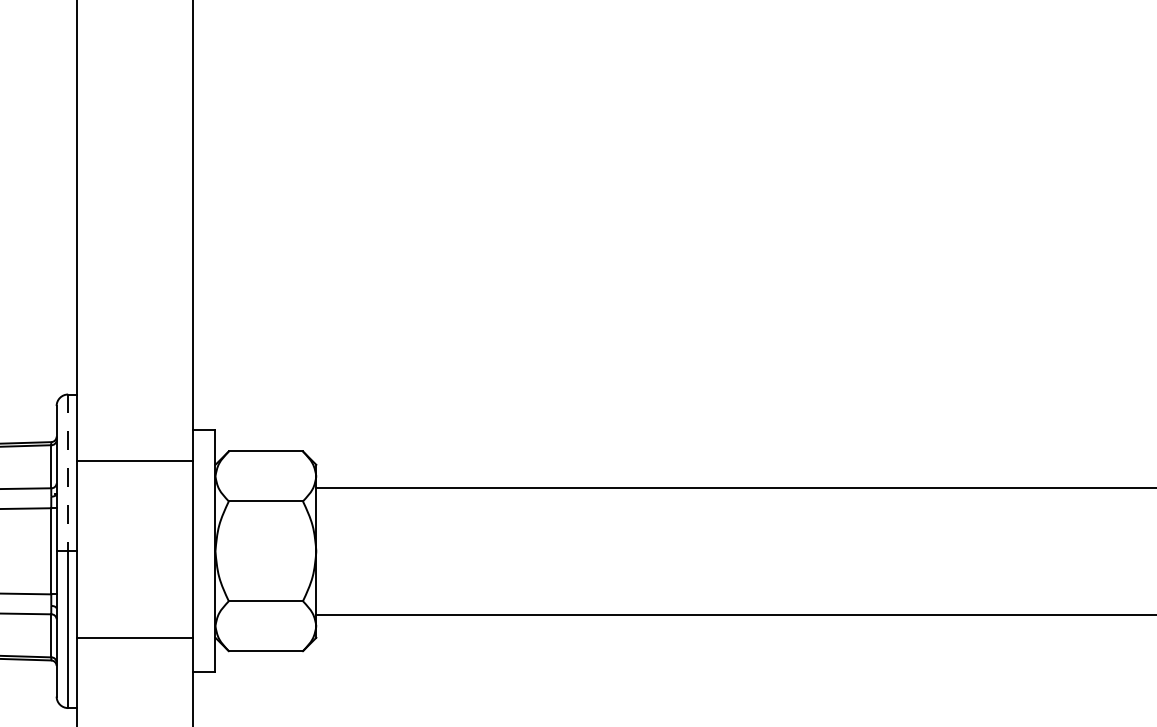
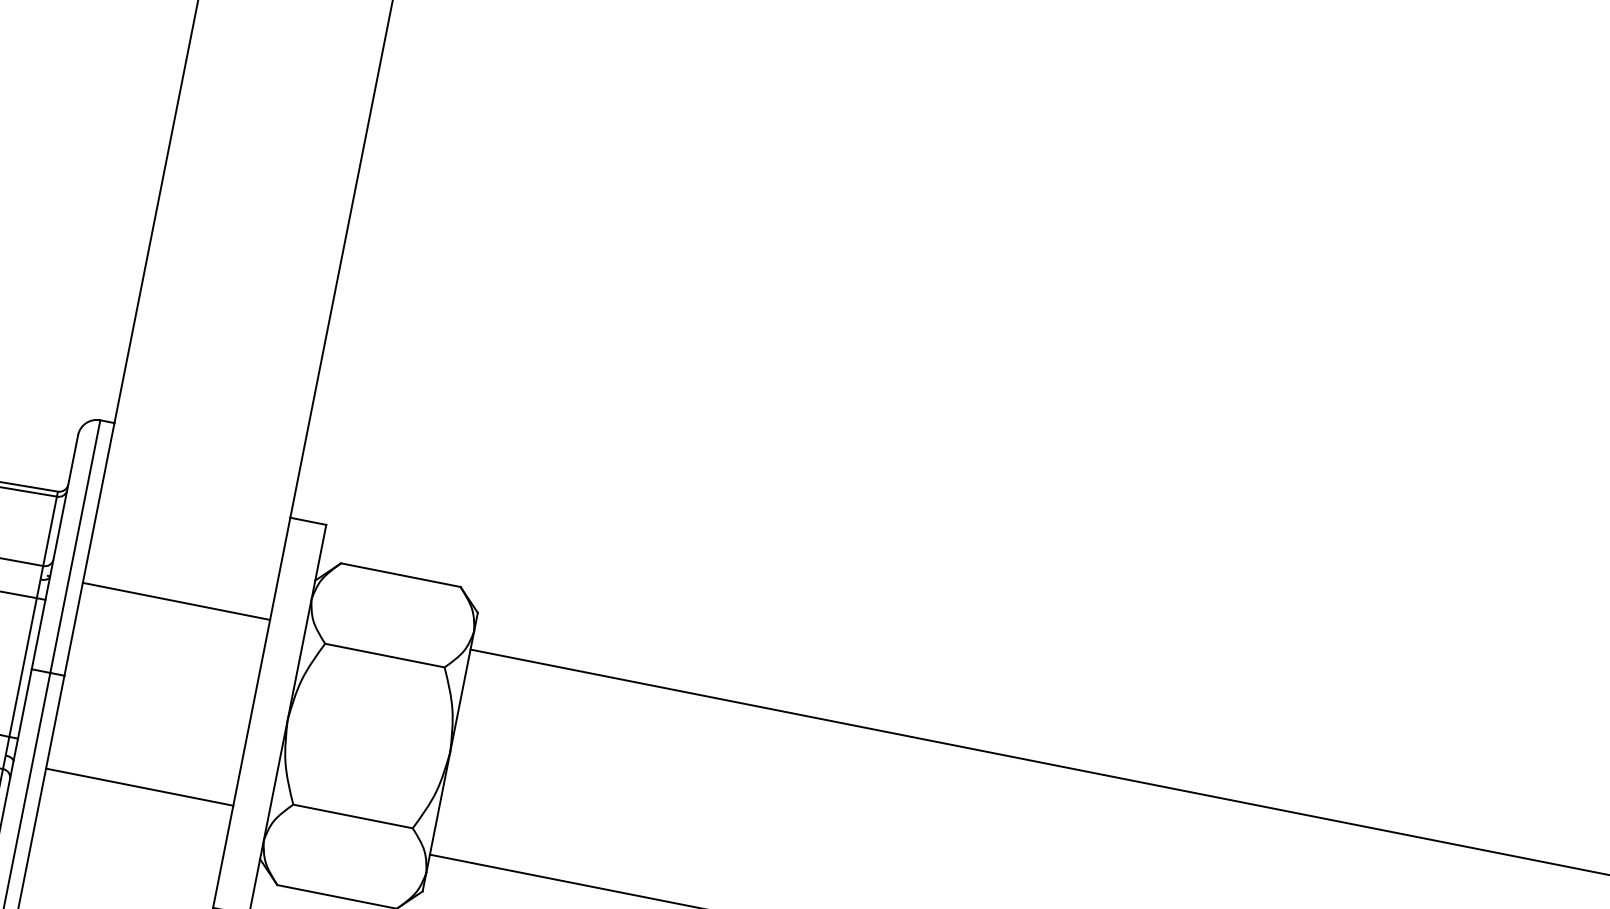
line: (134, 460) -> (175, 600), moved
line: (68, 473) -> (75, 547), dashed -> solid
line: (134, 637) -> (138, 786), moved

